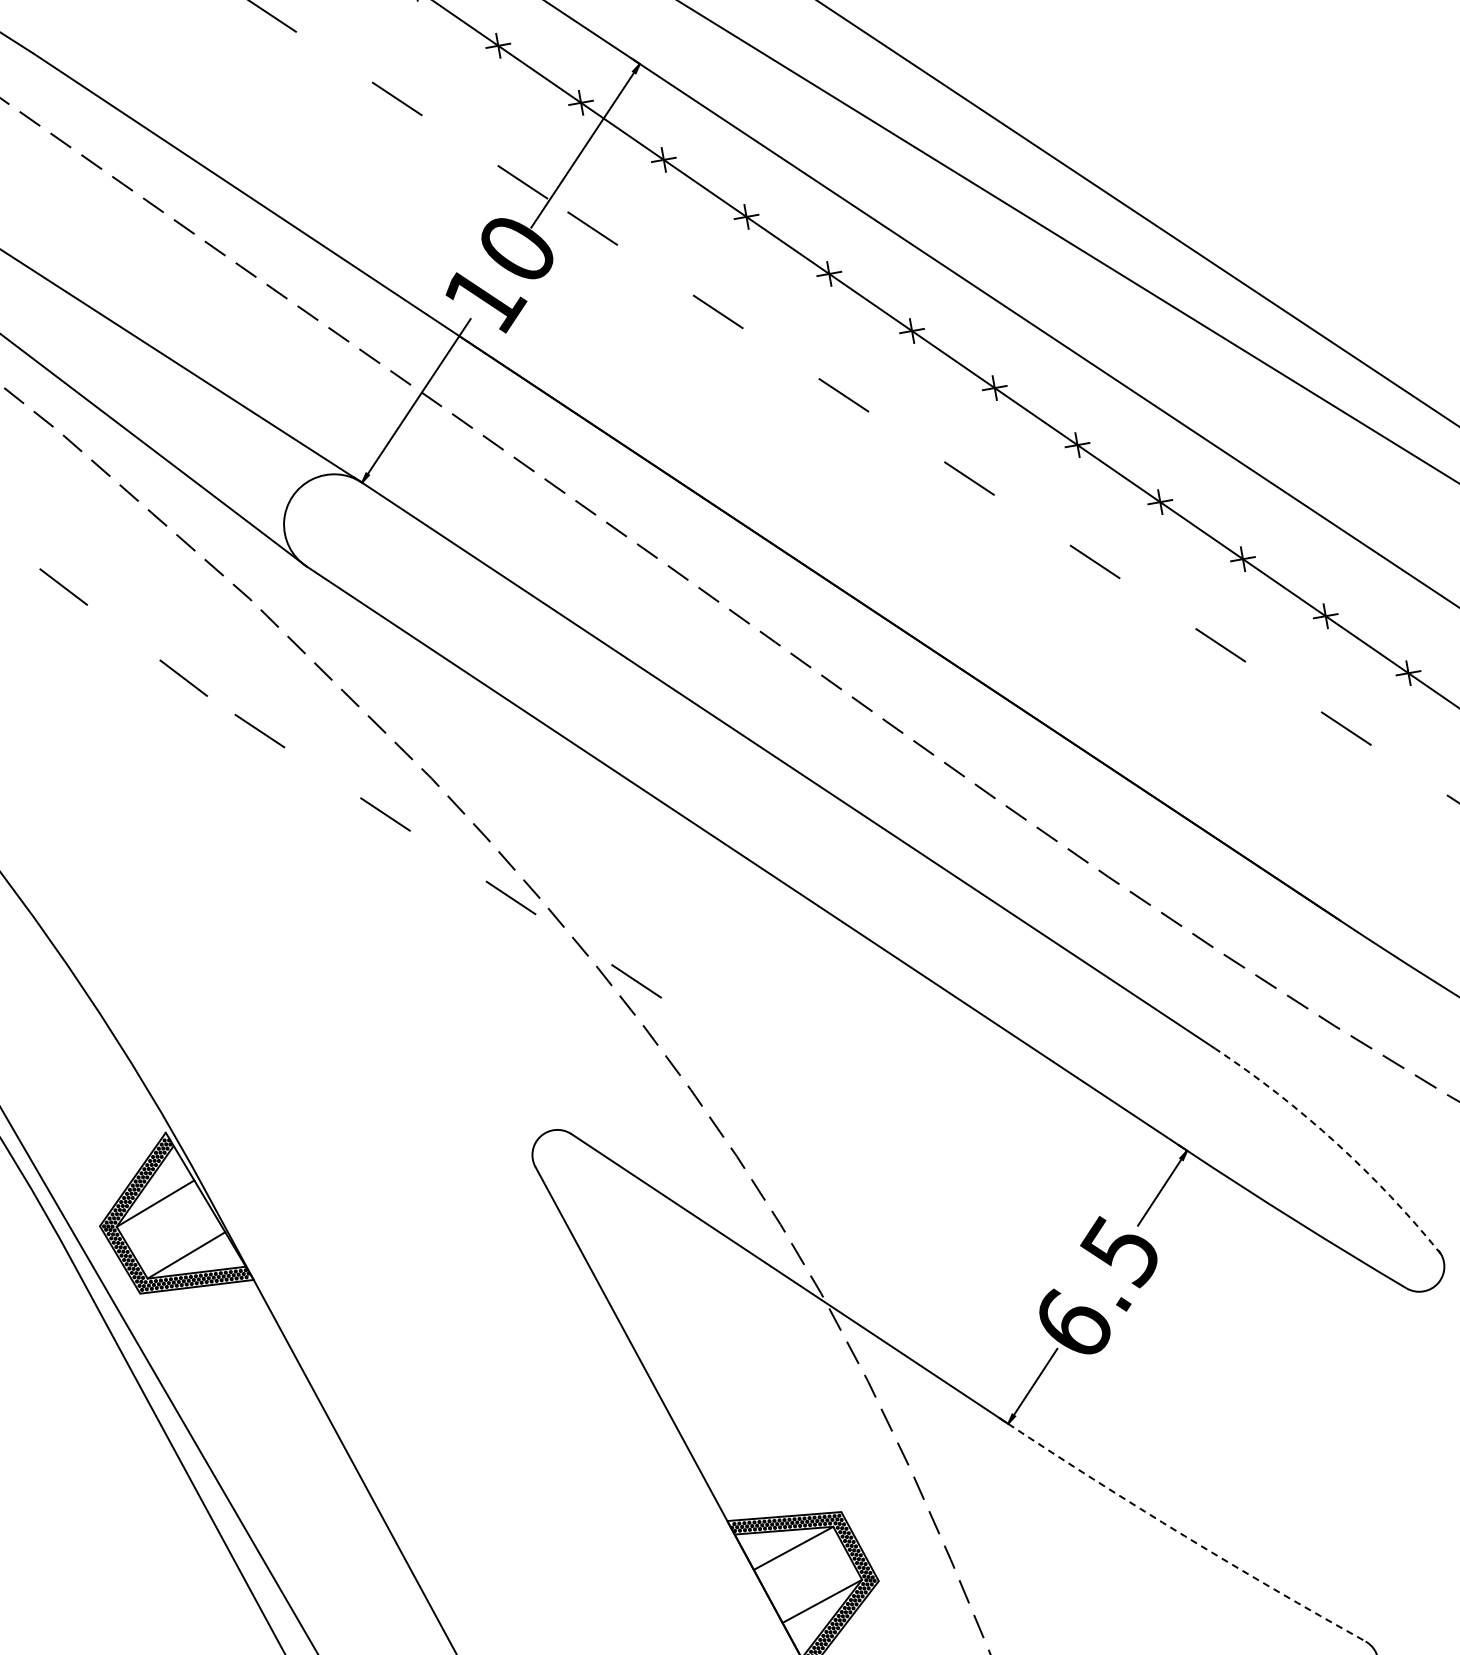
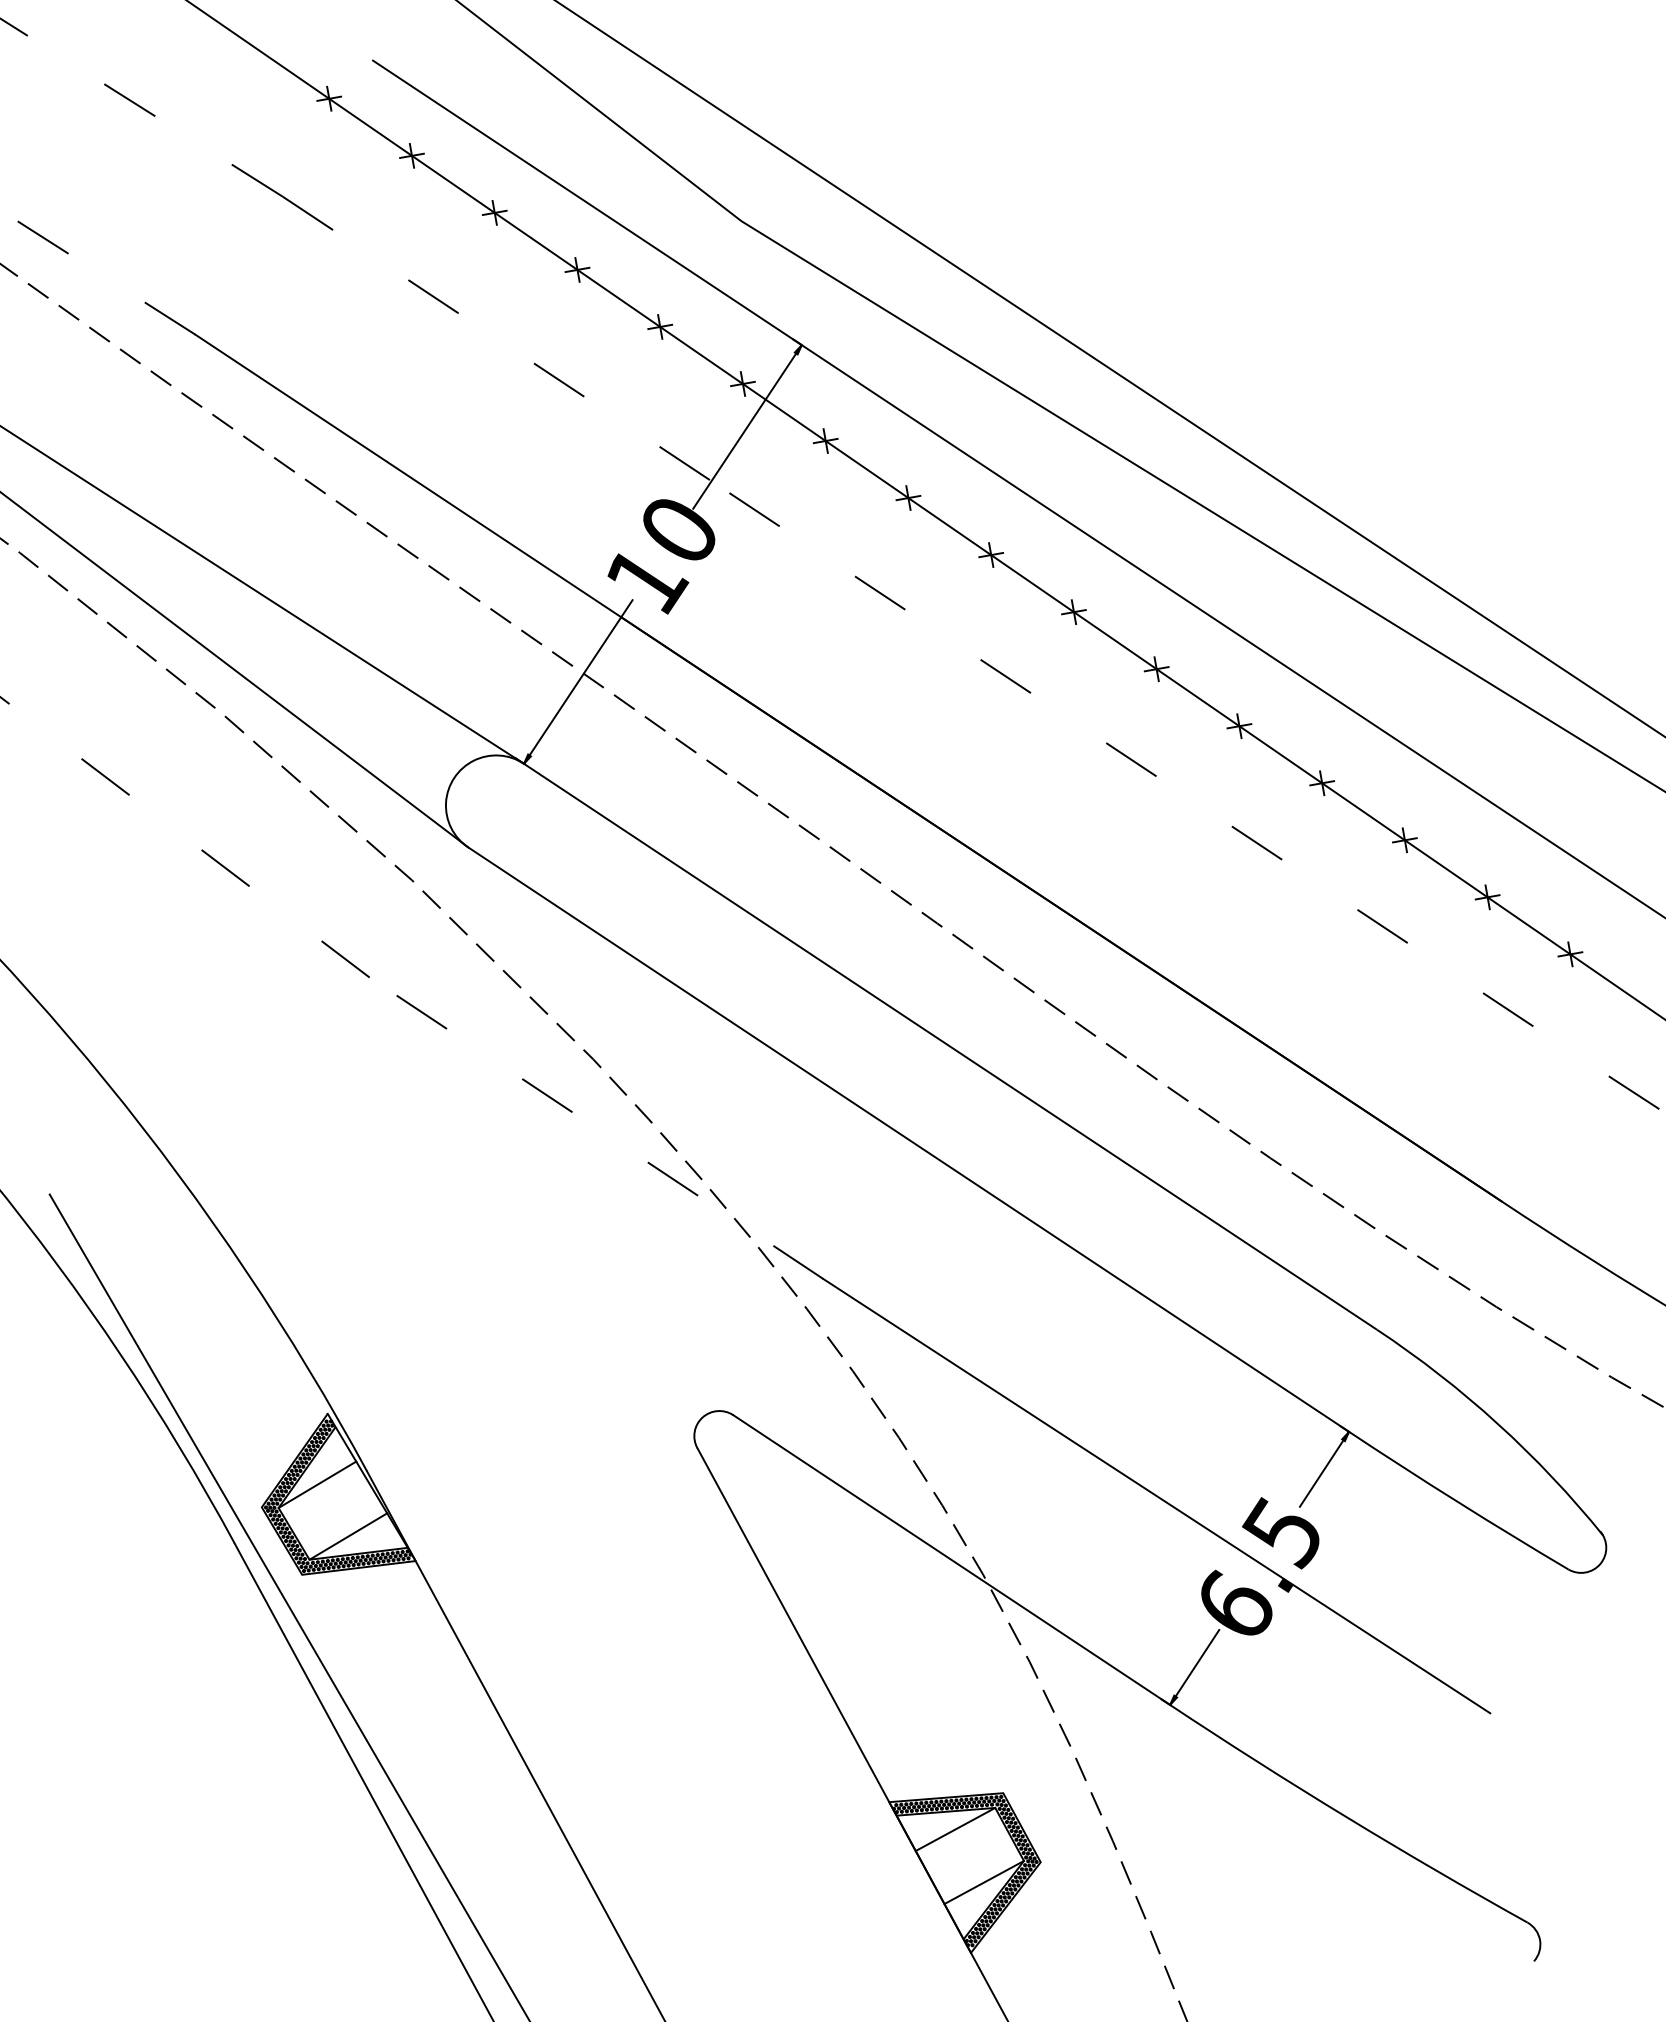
line: (1336, 1143) -> (1498, 1424), dashed -> solid
line: (994, 1215) -> (1156, 1496), added
arc: (1184, 1536) -> (1346, 1817), dashed -> solid

